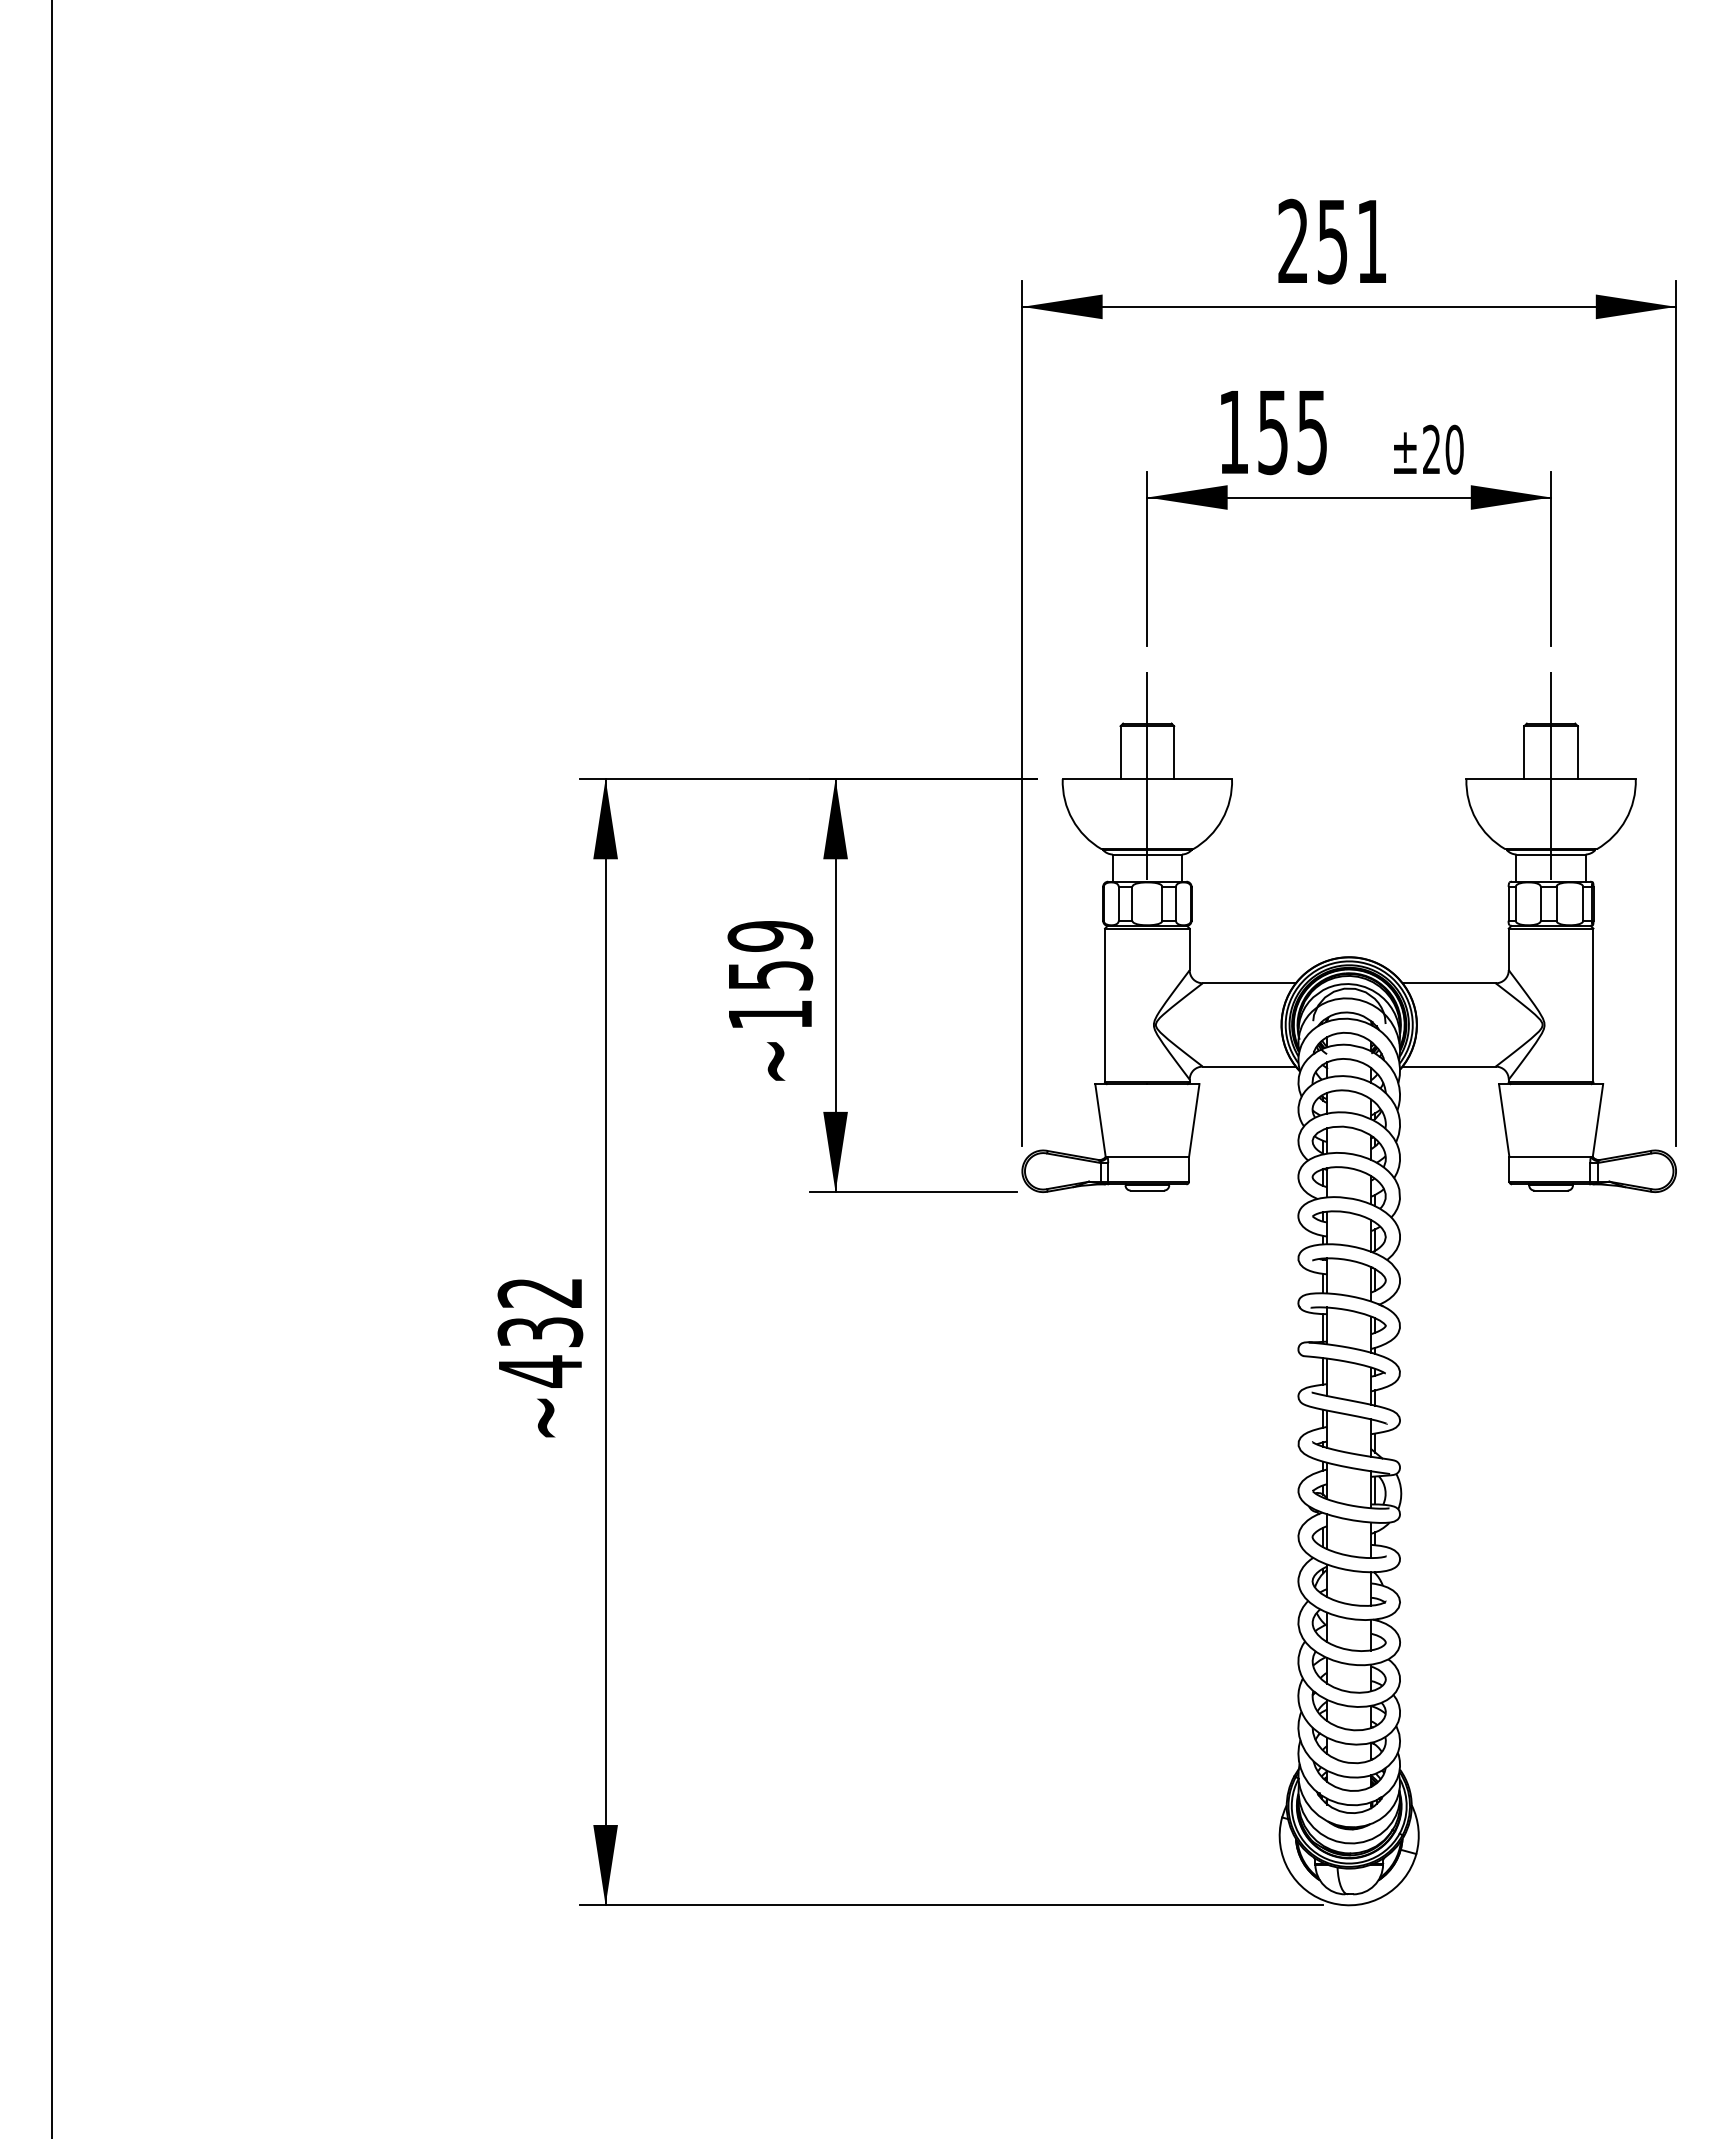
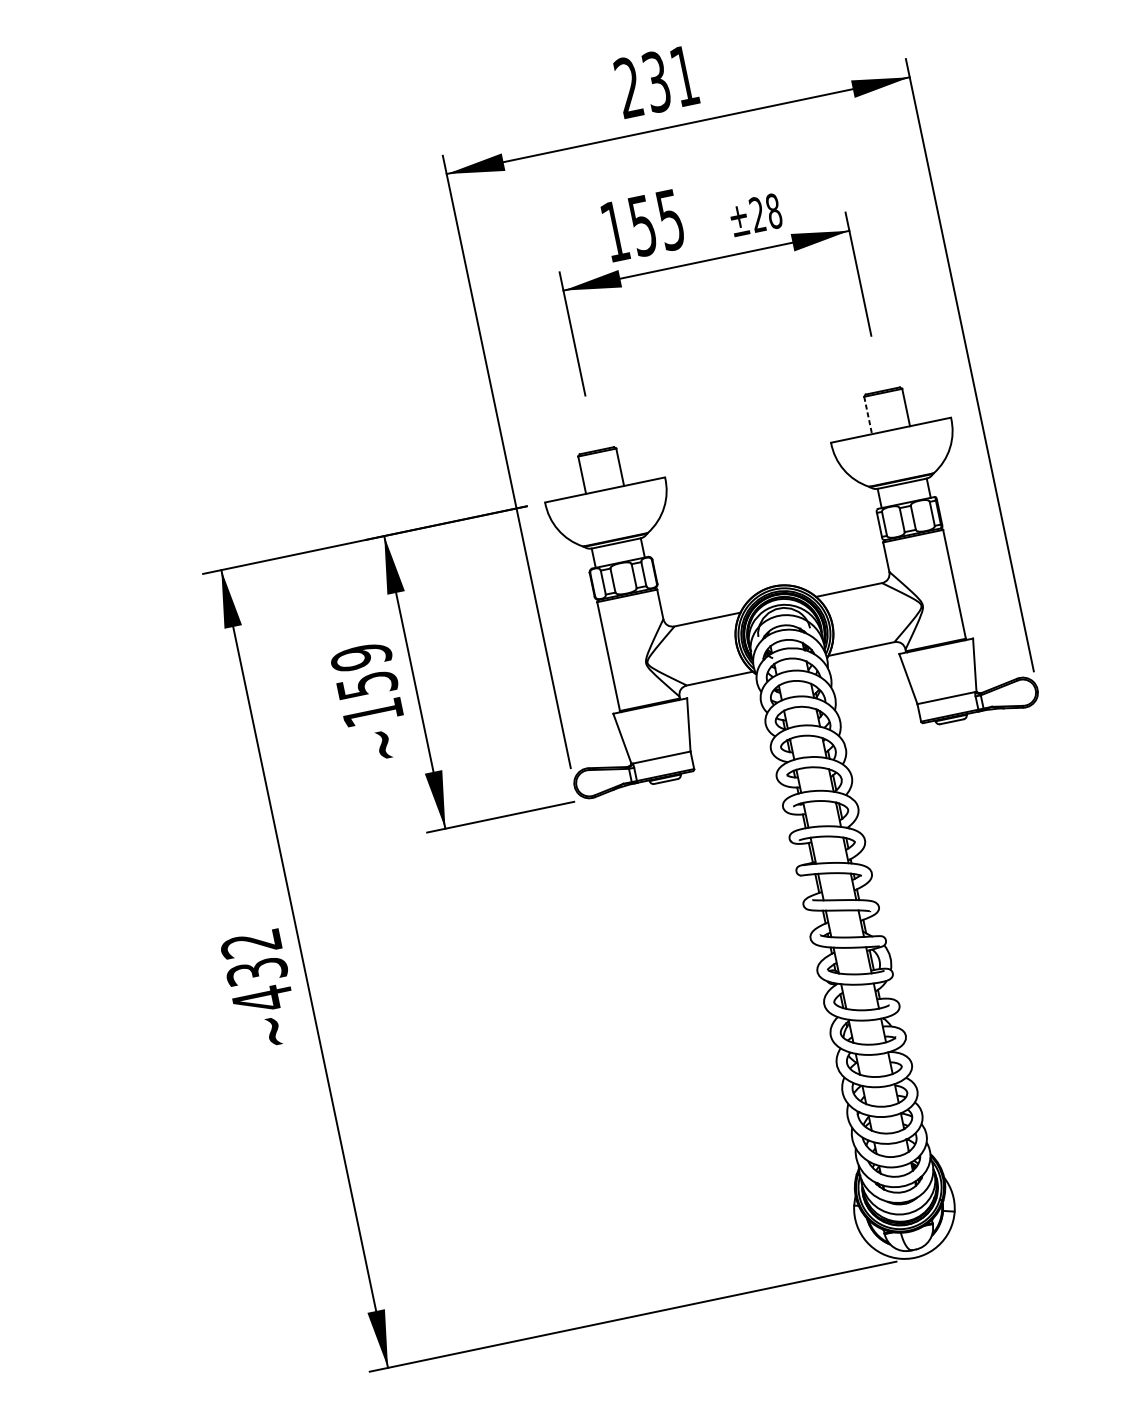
text: (1332, 240) -> (656, 81), 251 -> 231
text: (1454, 449) -> (773, 211), ±20 -> ±28
line: (1524, 753) -> (868, 416), solid -> dashed
line: (1147, 775) -> (604, 487), removed
line: (1551, 775) -> (890, 427), removed

